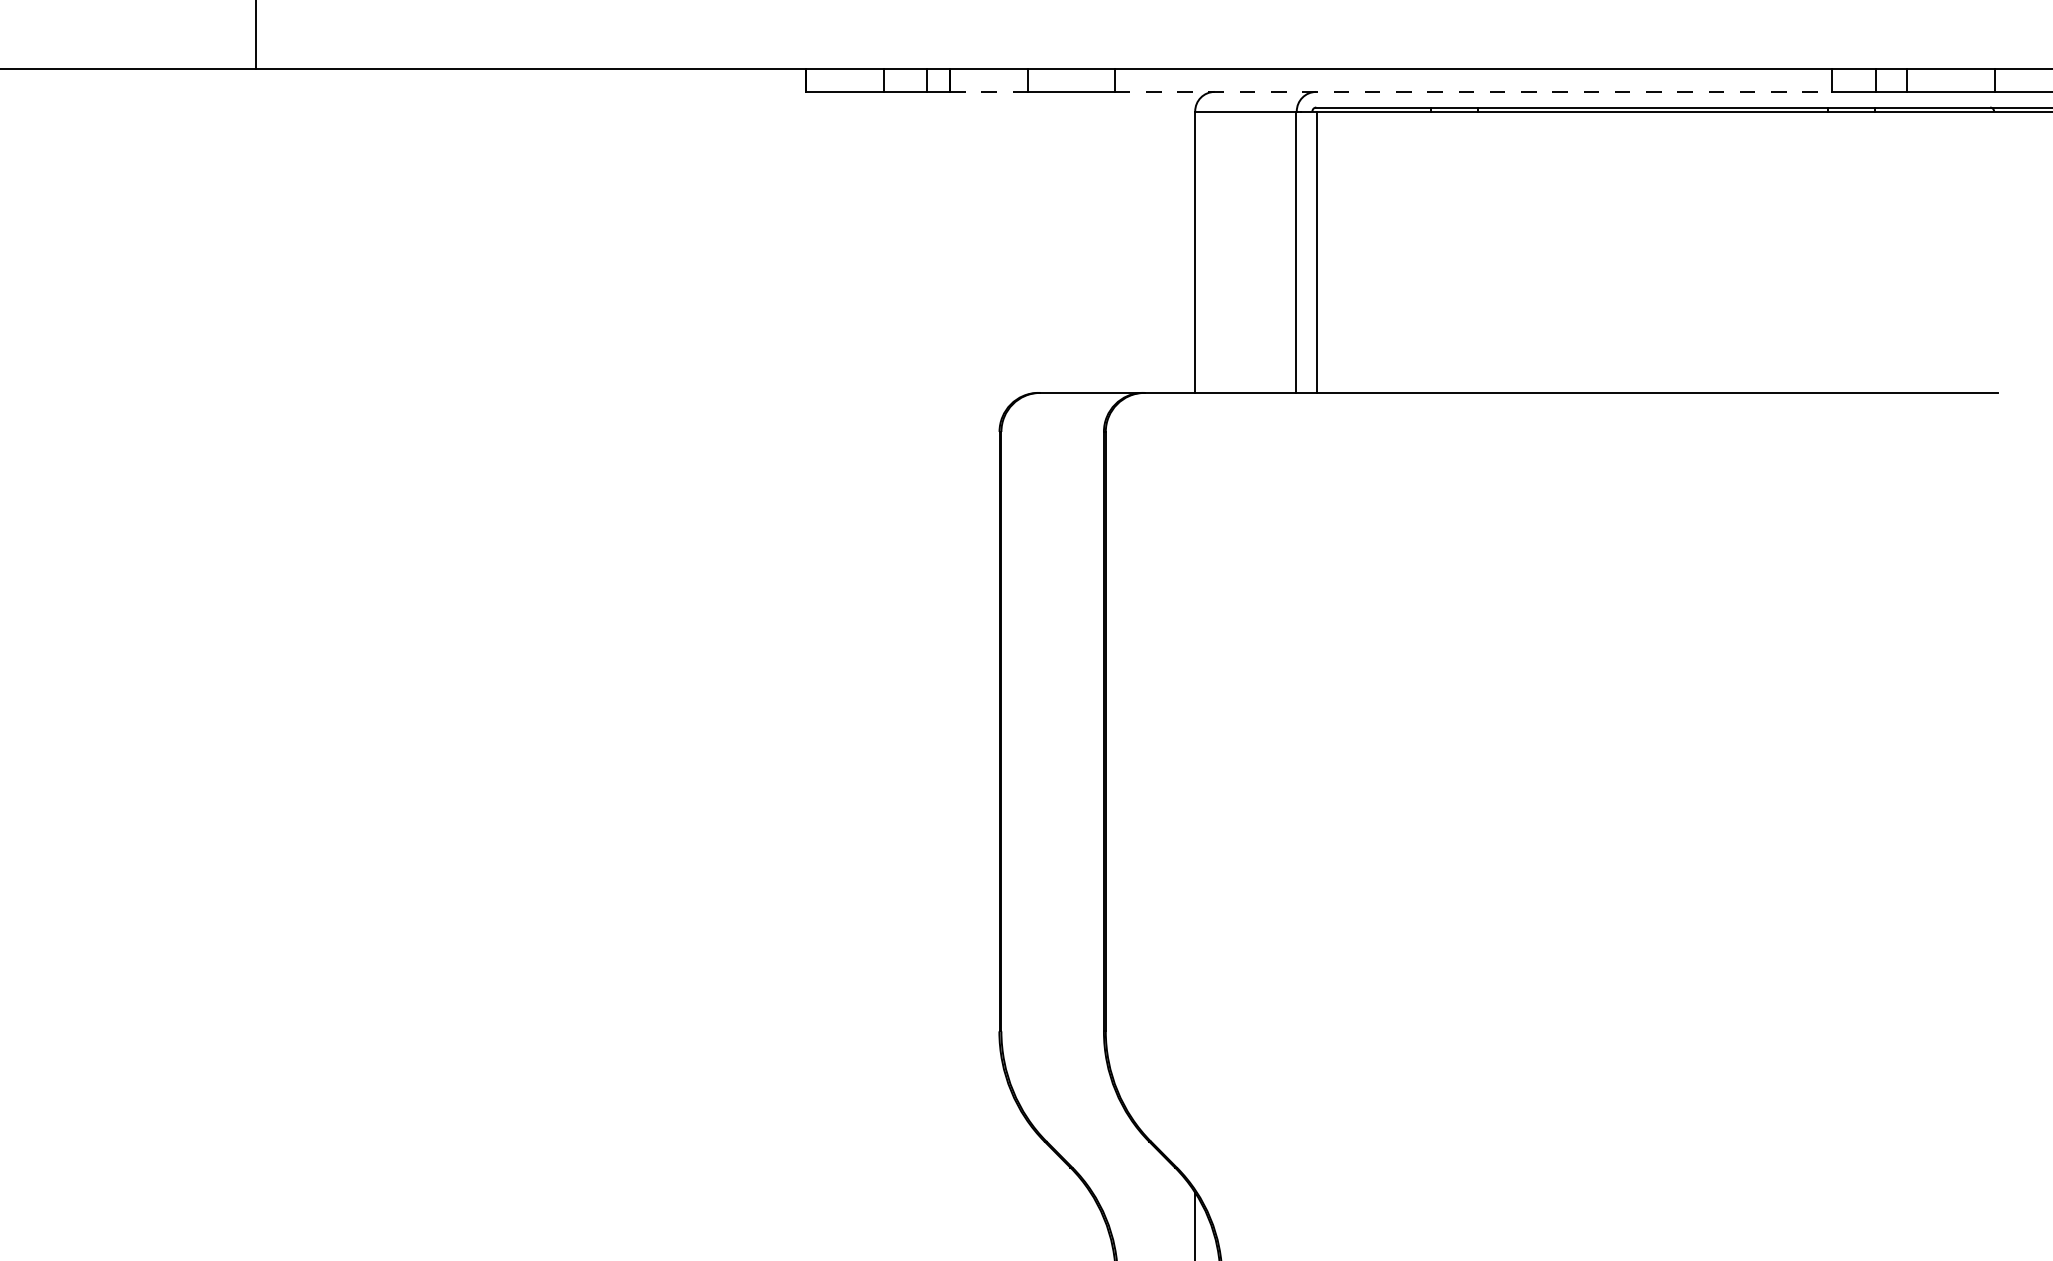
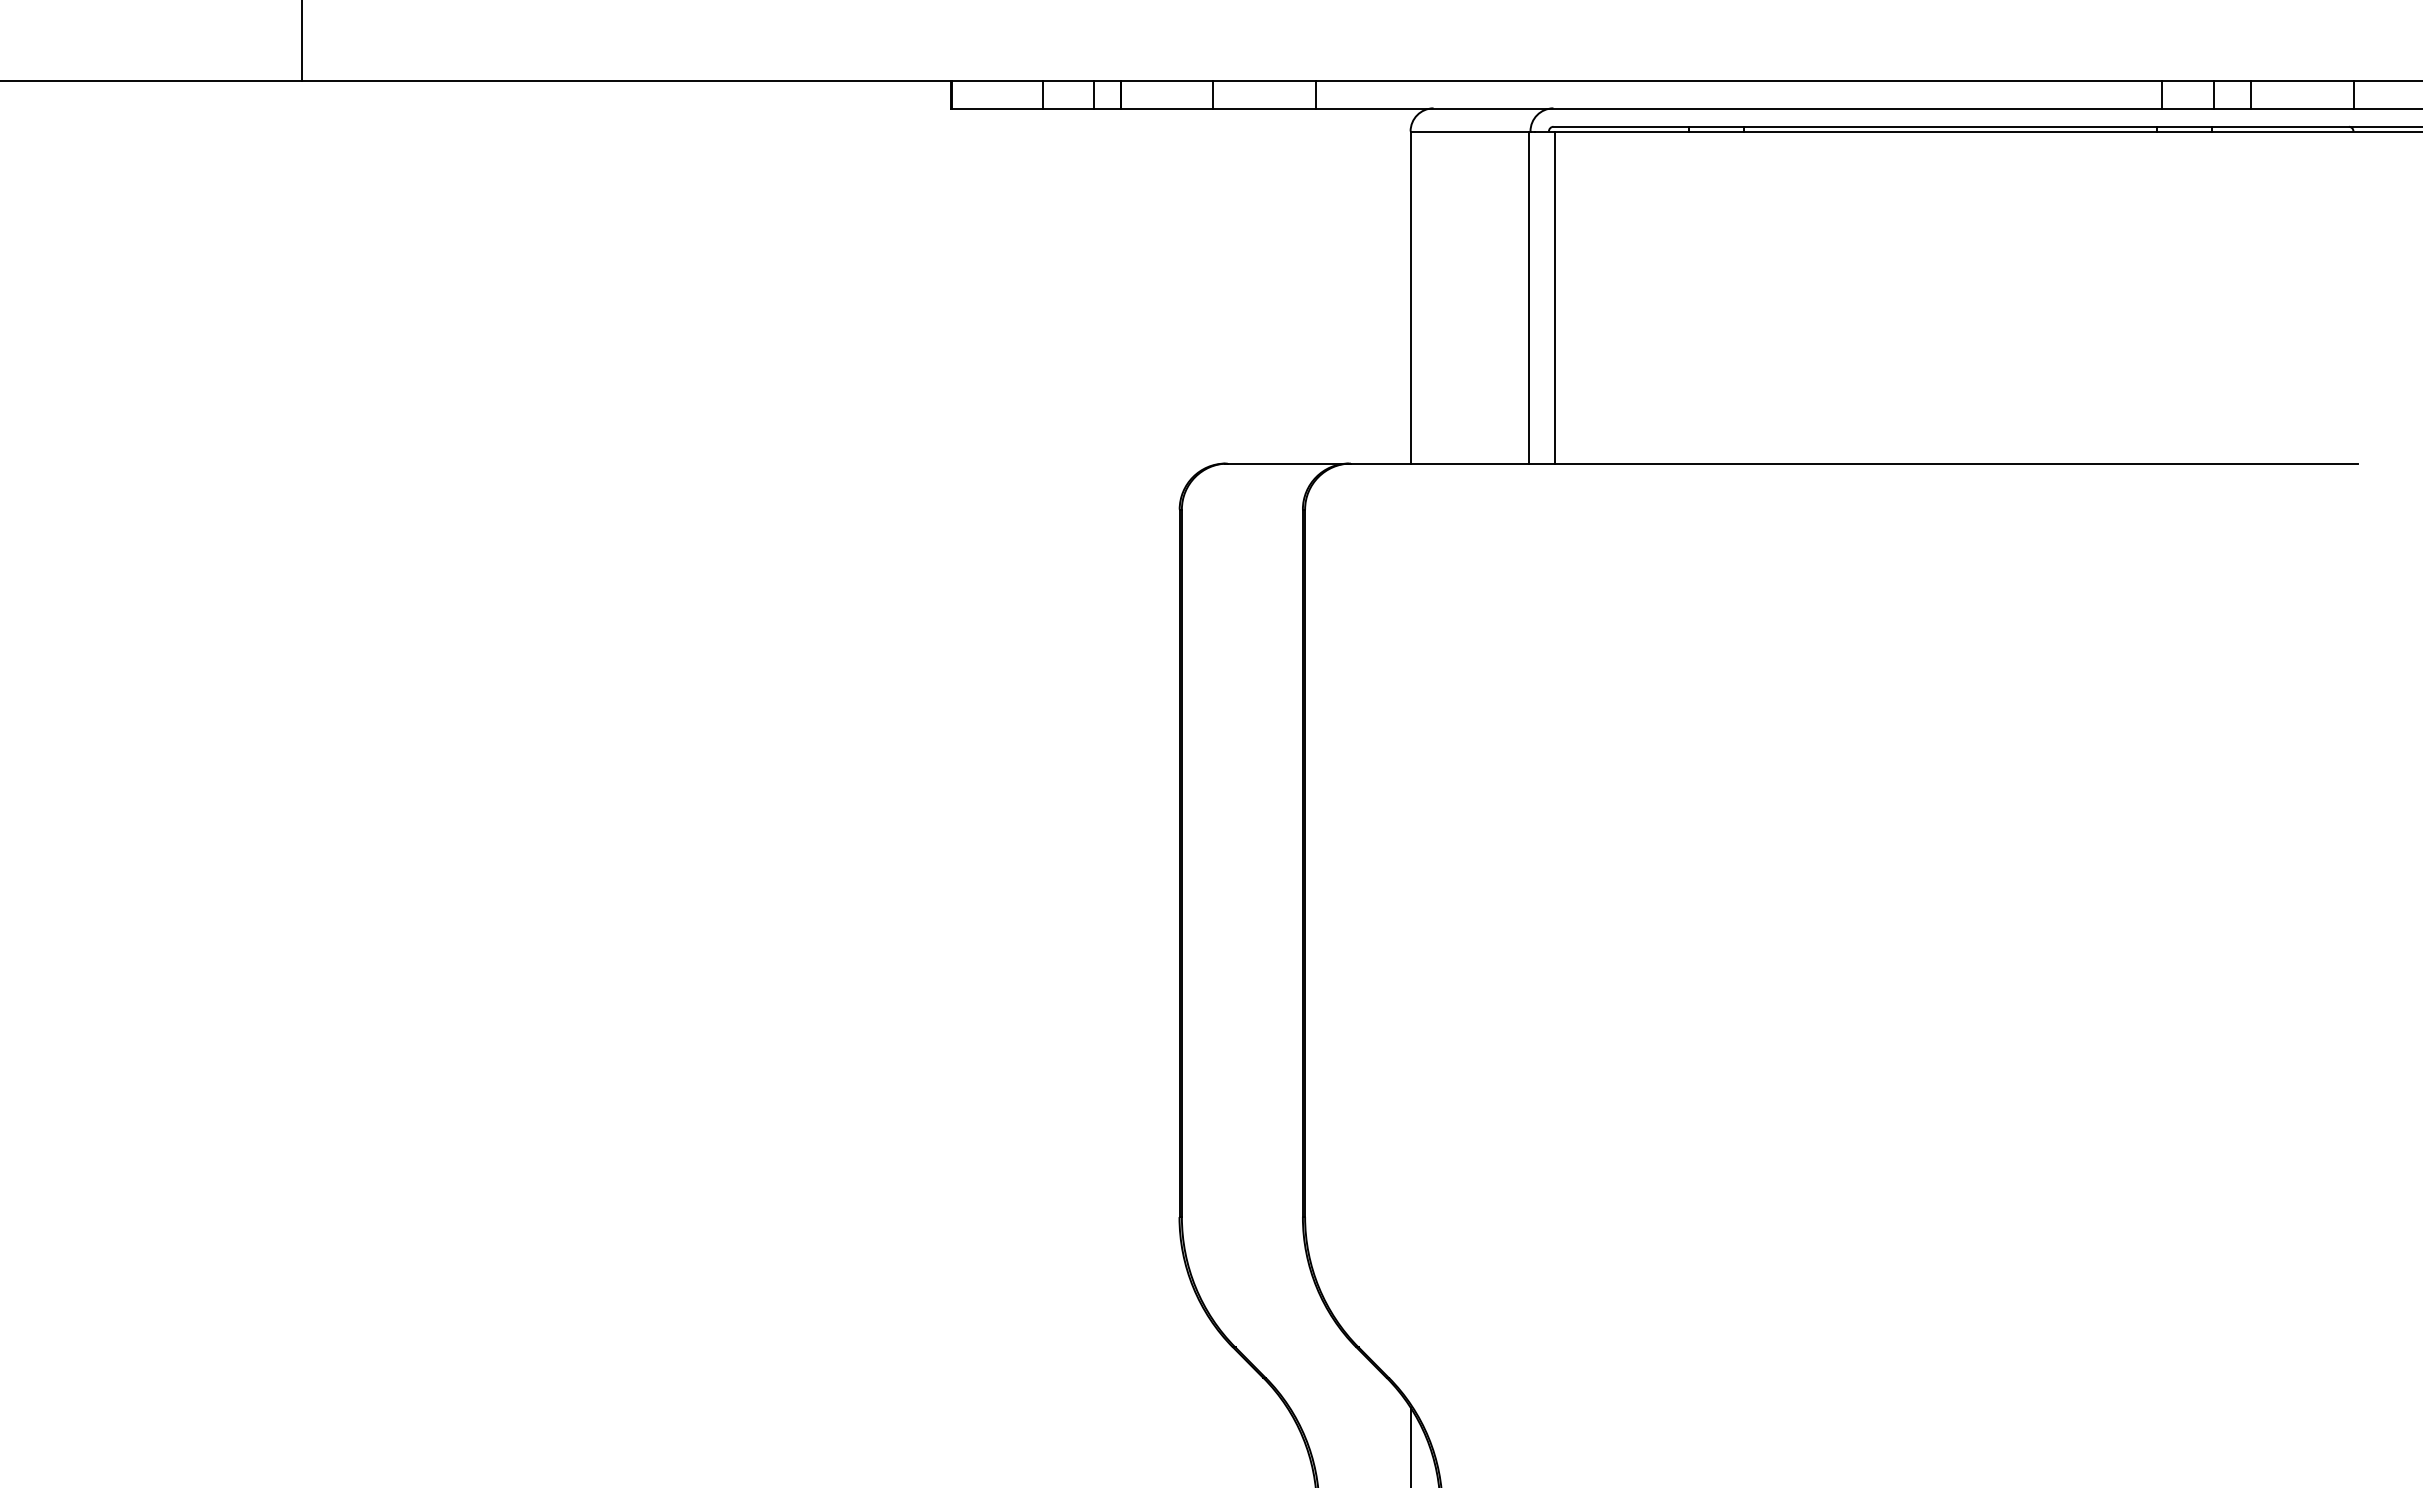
line: (989, 92) -> (1167, 108), dashed -> solid
line: (1473, 92) -> (1739, 108), dashed -> solid

